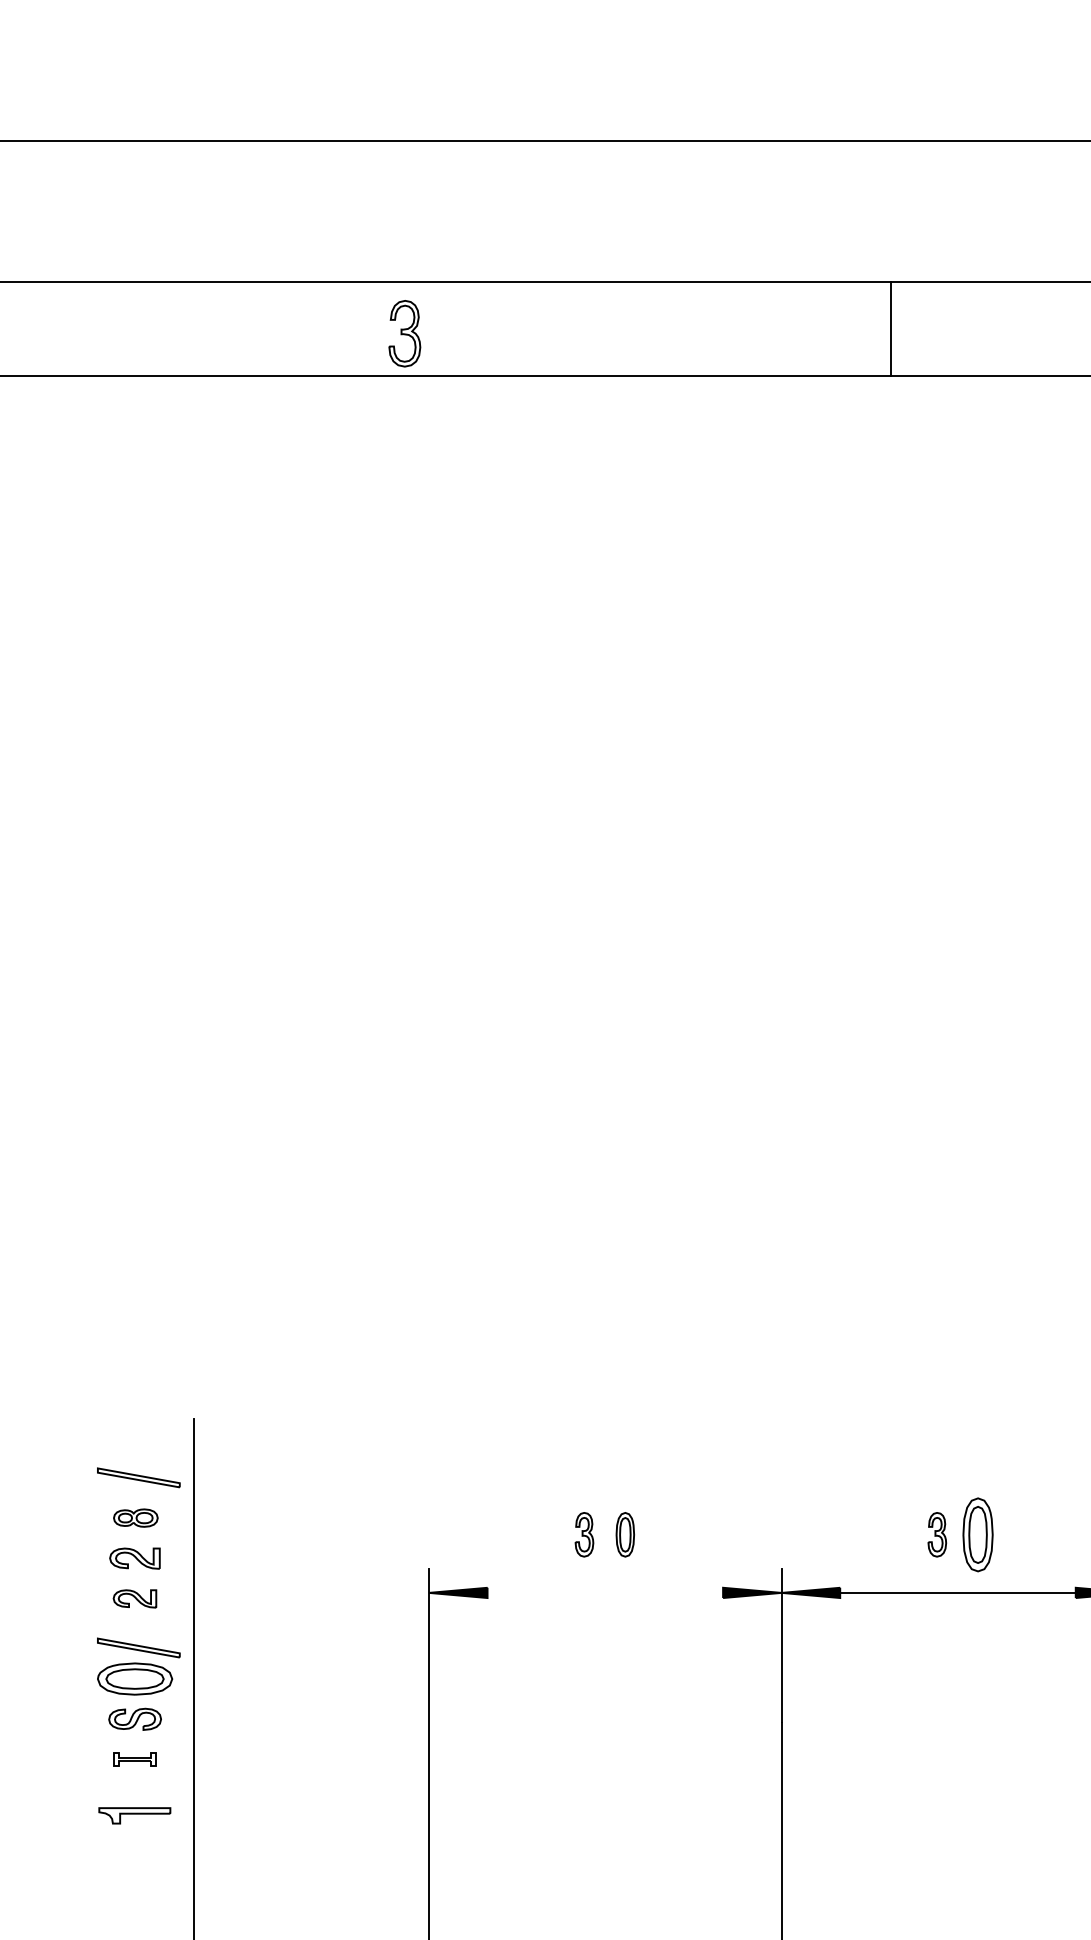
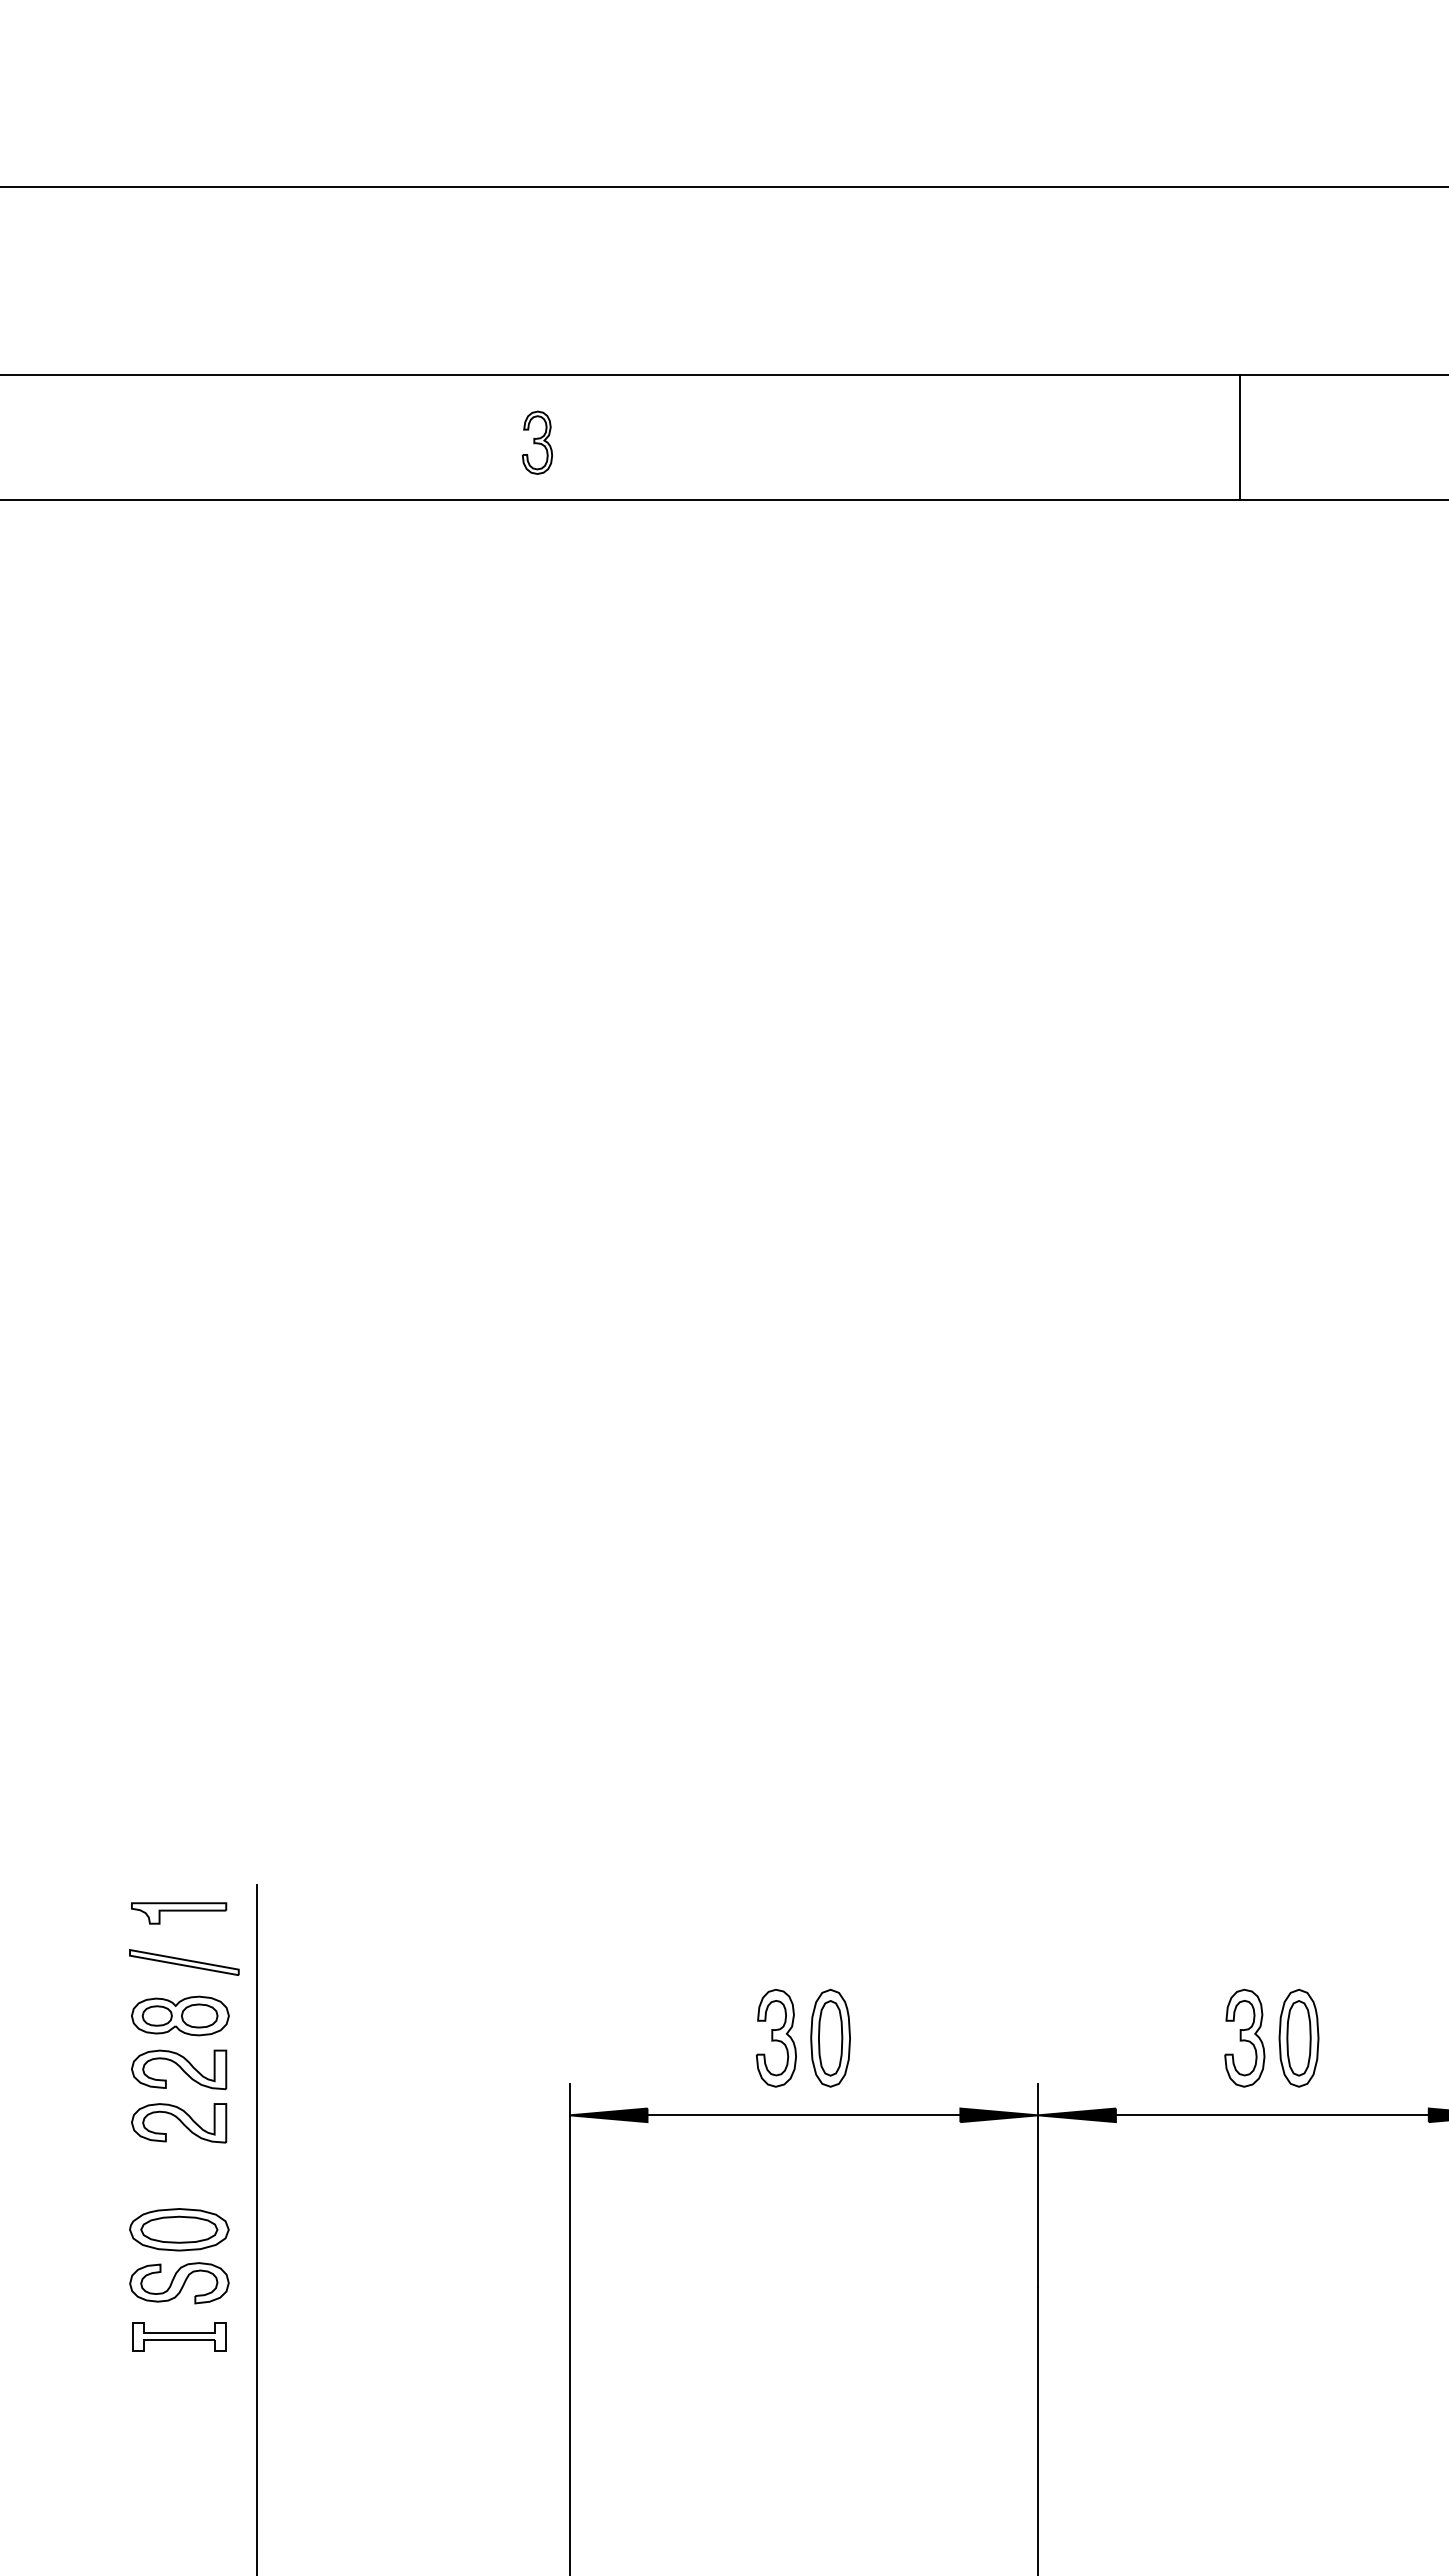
line: (891, 328) -> (1240, 436), moved
part: (403, 333) -> (536, 442), size x0.71
part: (135, 1517) -> (180, 2015), size x1.67
part: (583, 1534) -> (775, 2037), size x1.67
part: (625, 1534) -> (830, 2037), size x1.67
part: (937, 1534) -> (1244, 2037), size x1.67
part: (135, 1558) -> (179, 2069), size x1.43
line: (604, 1593) -> (803, 2115), added
part: (135, 1599) -> (179, 2123), size x1.67
part: (138, 1647) -> (184, 2188), removed
part: (135, 1719) -> (179, 2283), size x1.43
part: (135, 1759) -> (179, 2336), size x1.67
part: (135, 1815) -> (179, 1913), moved

